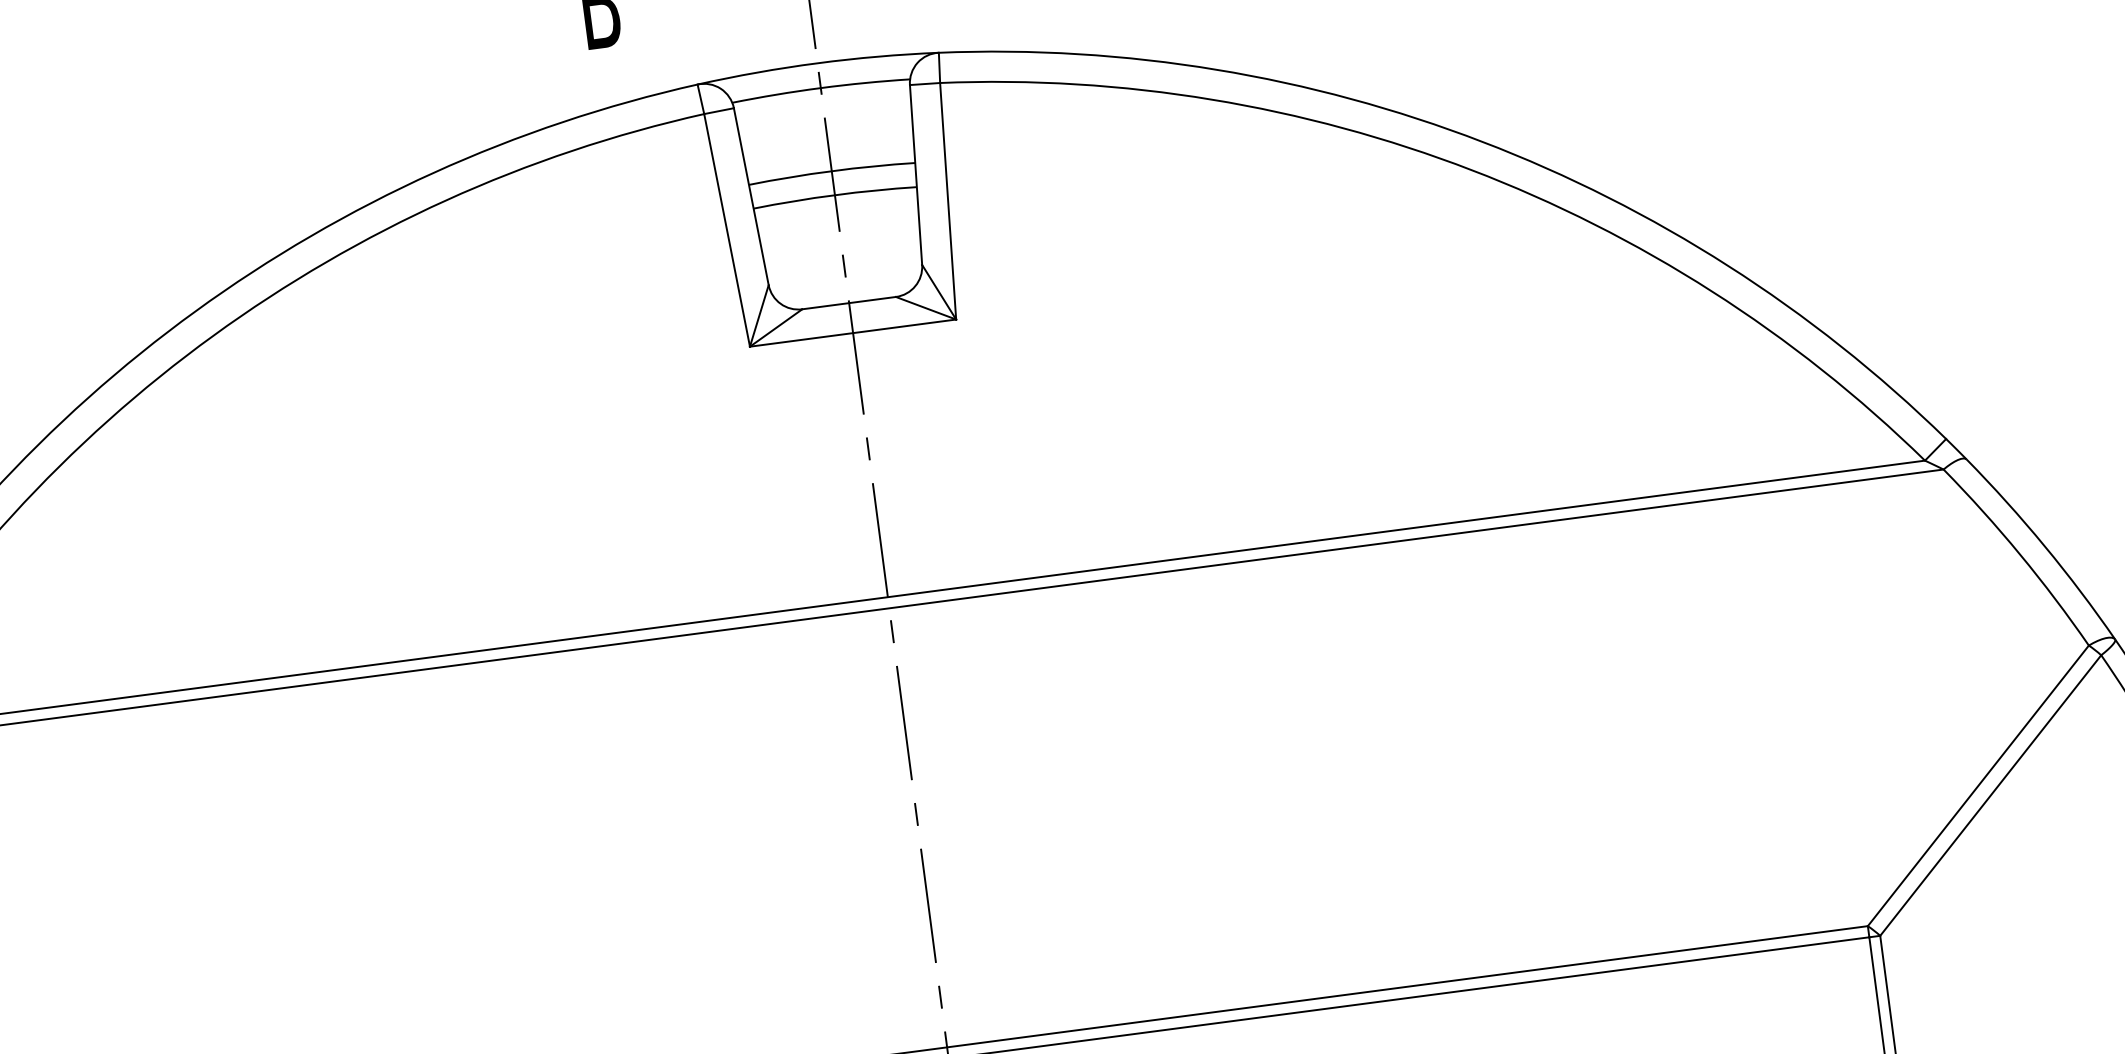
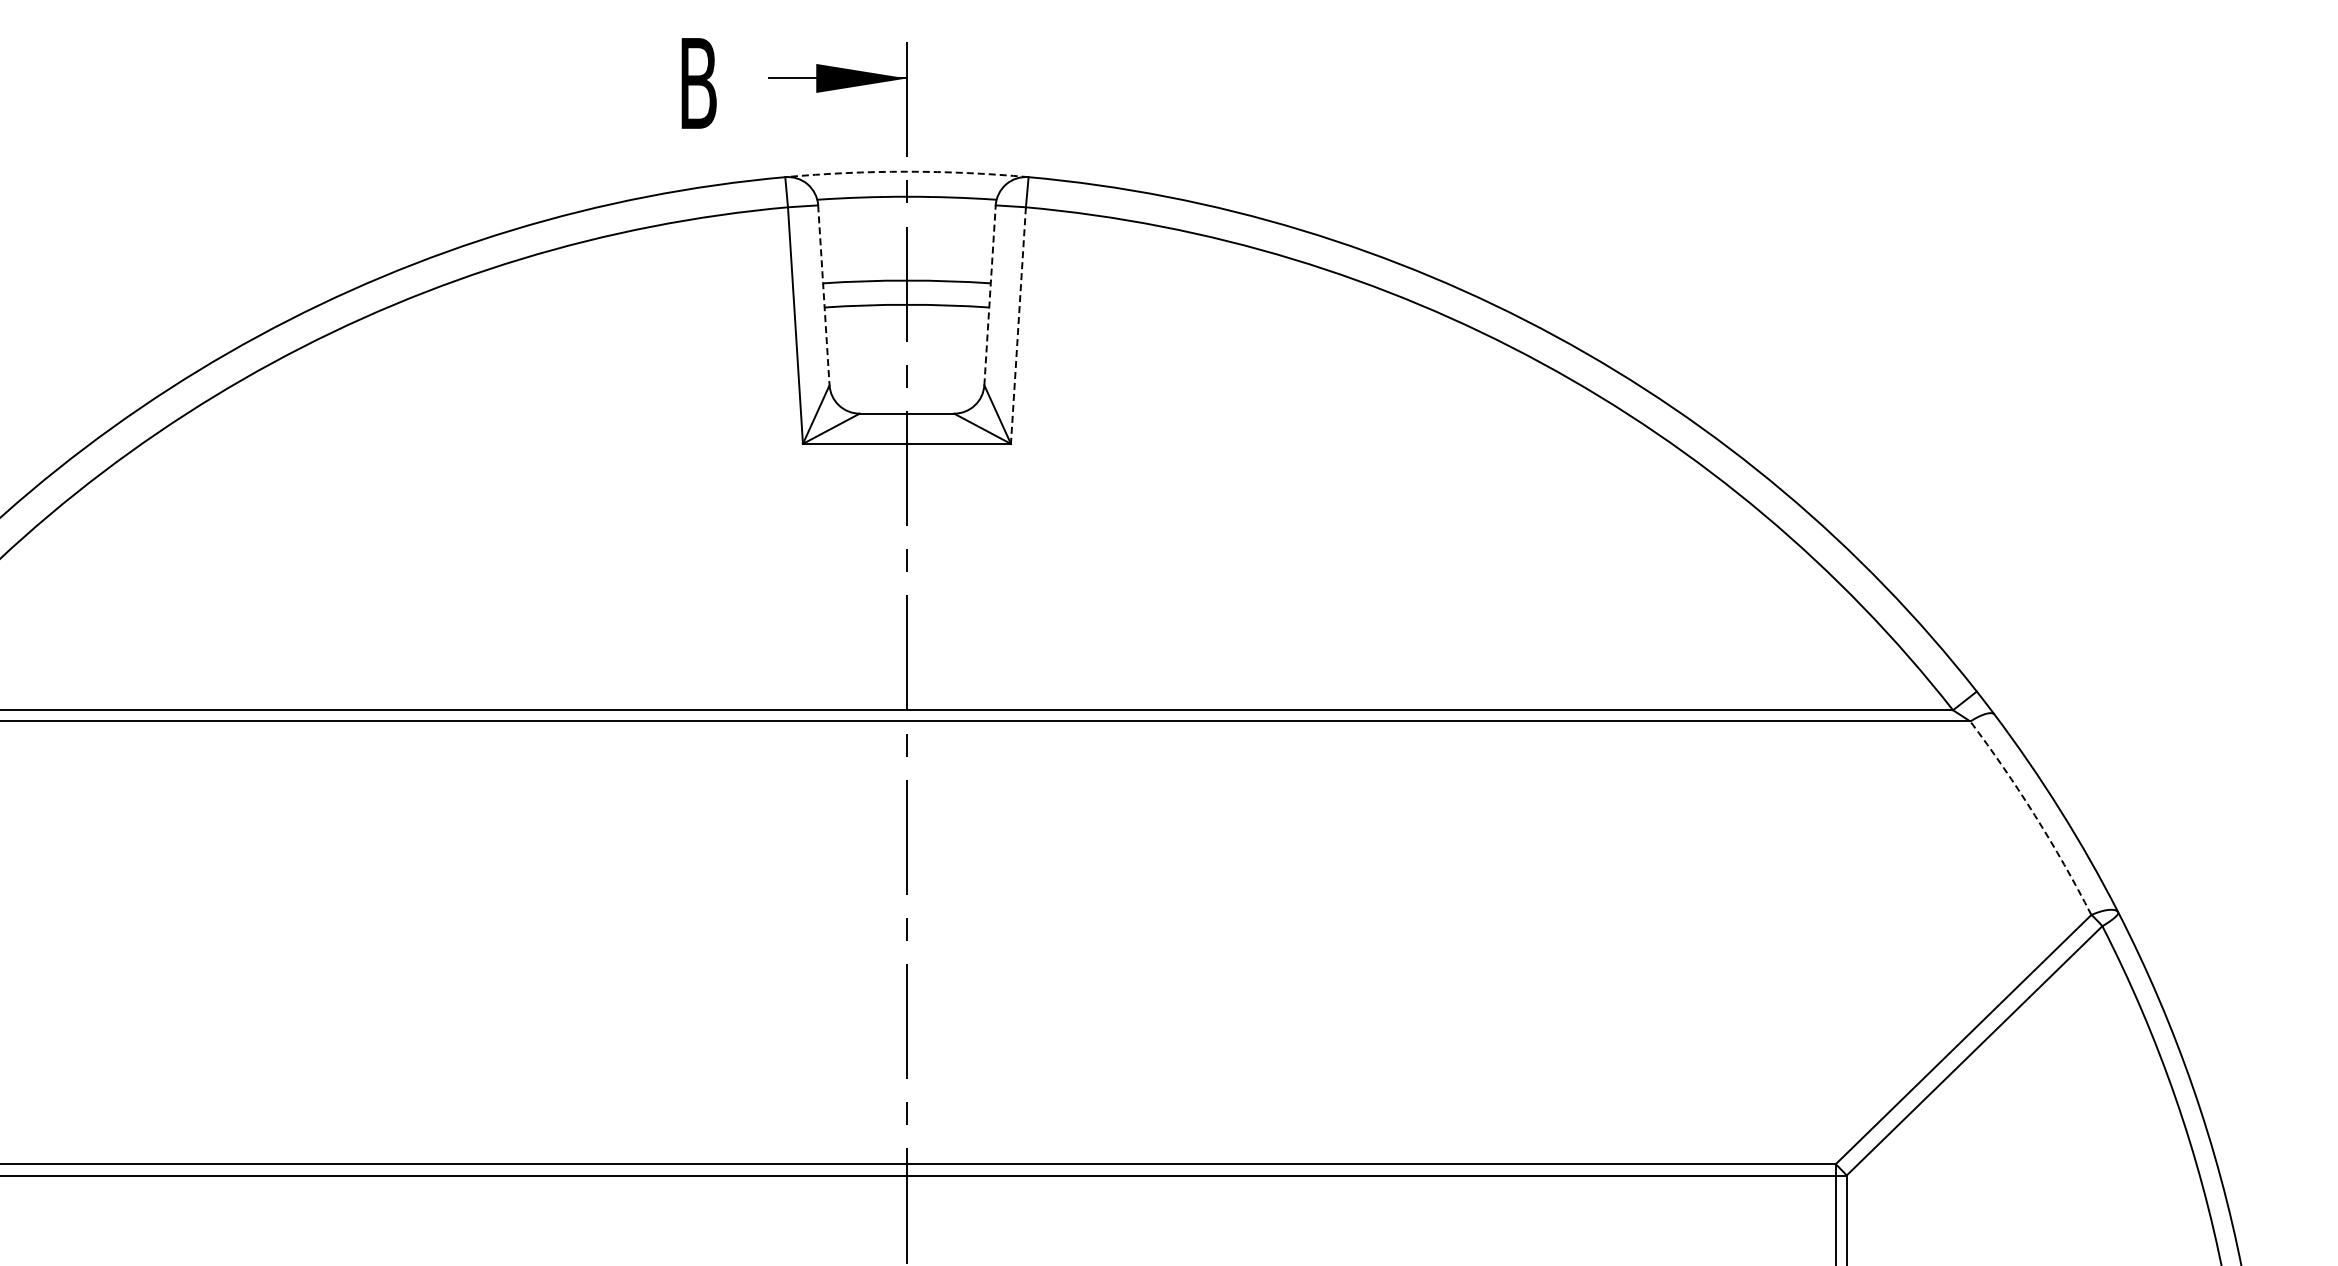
arc: (817, 63) -> (906, 171), solid -> dashed
line: (916, 174) -> (990, 294), solid -> dashed
line: (750, 196) -> (823, 295), solid -> dashed
line: (948, 201) -> (1018, 325), solid -> dashed
arc: (2020, 554) -> (2035, 815), solid -> dashed

